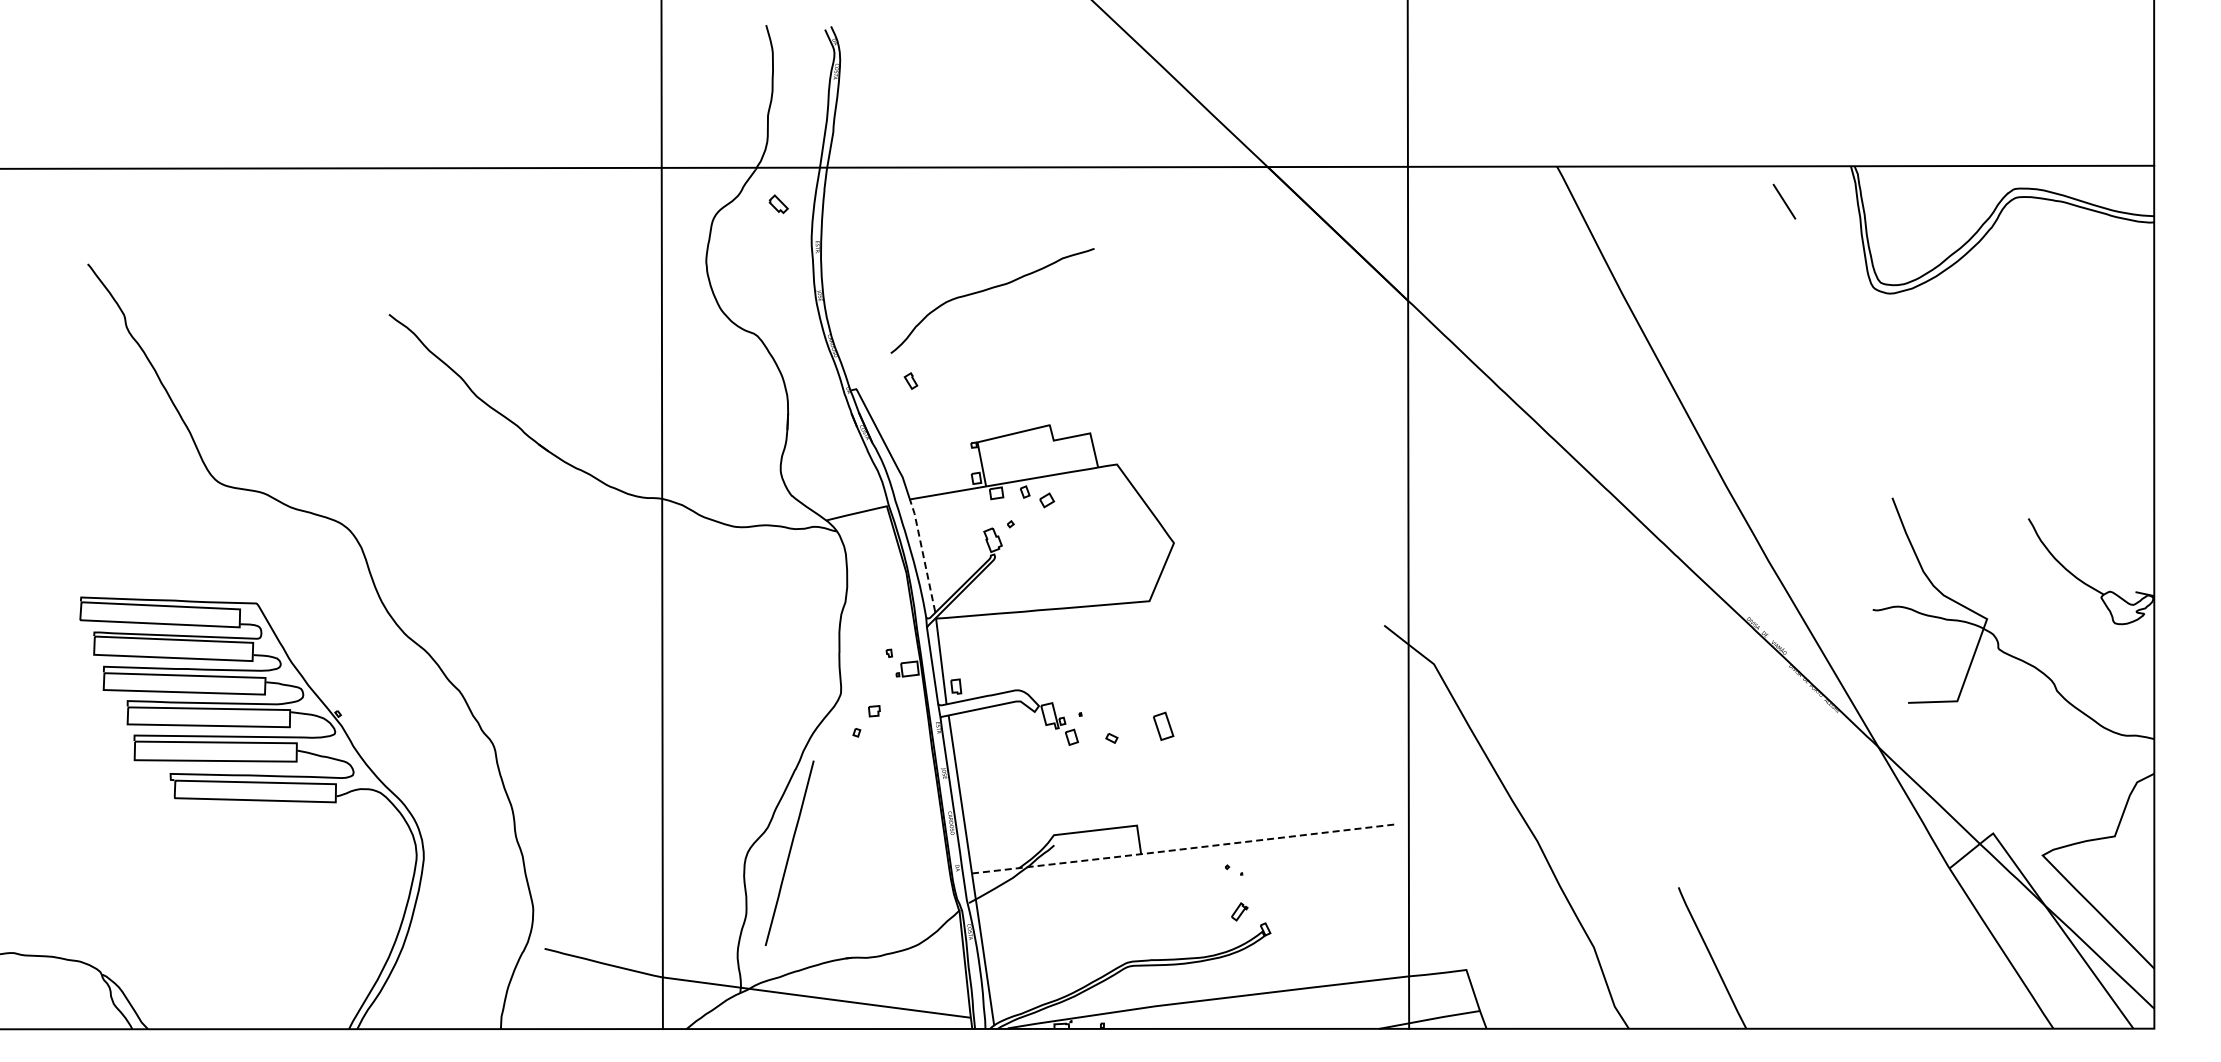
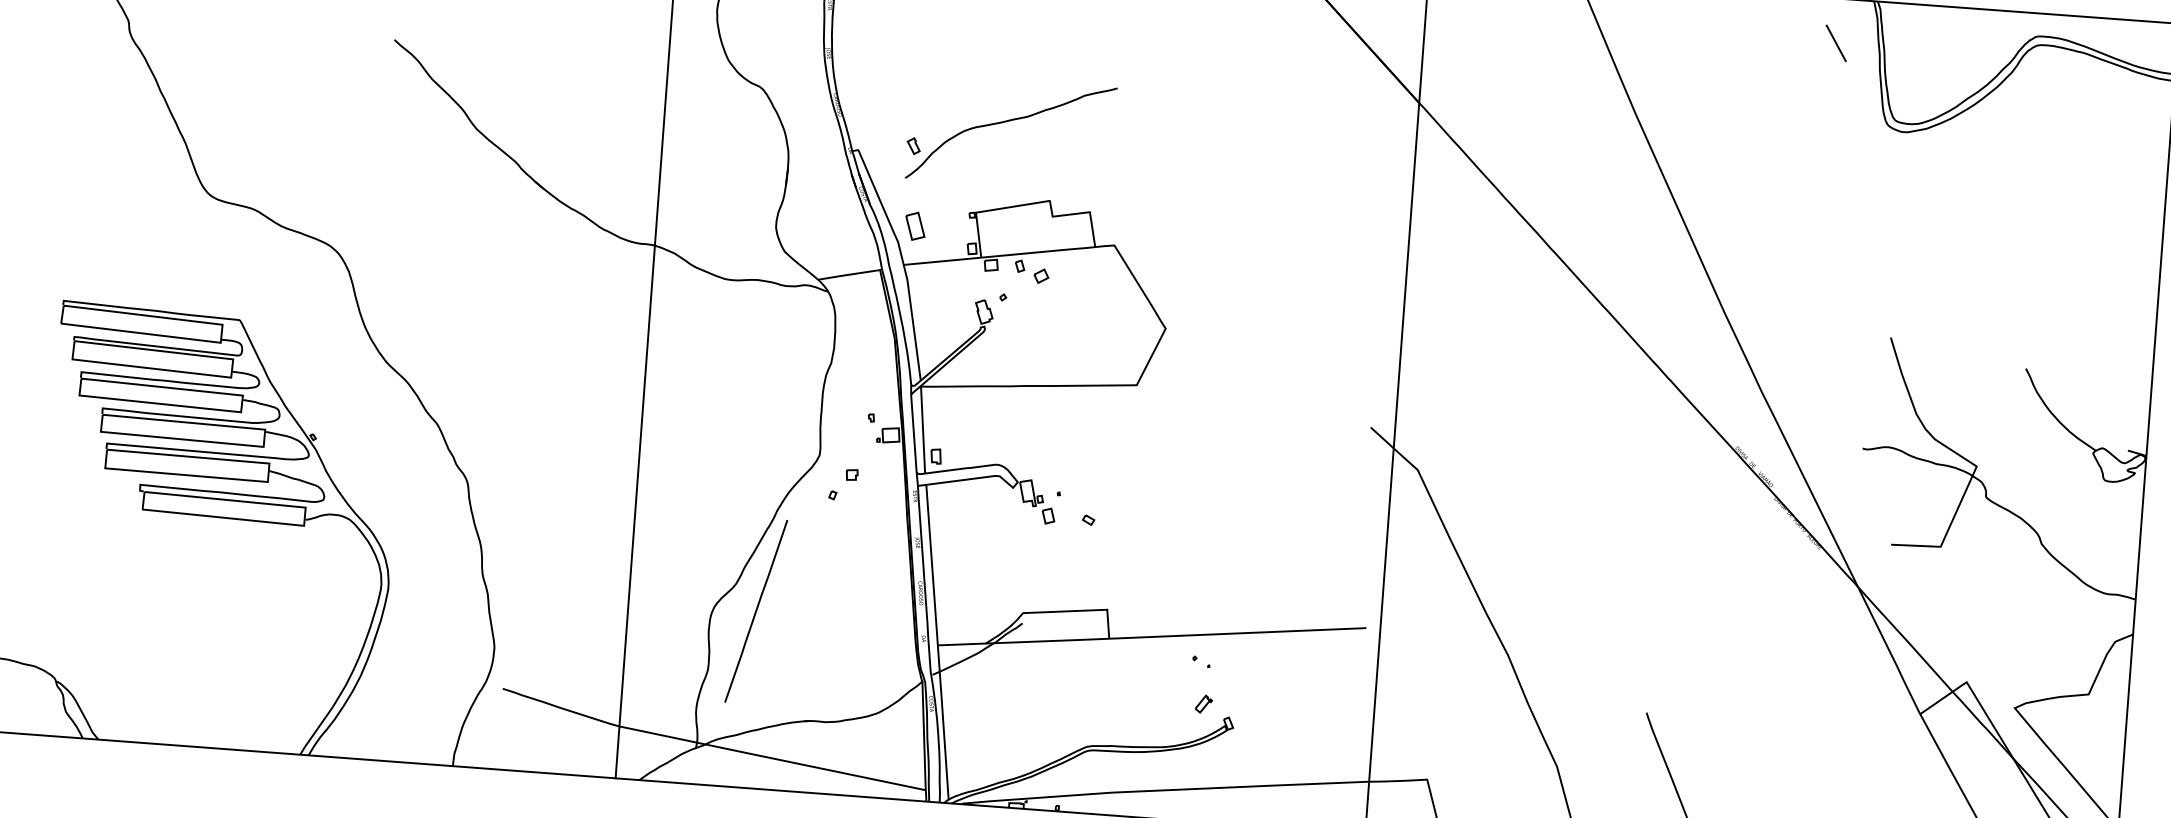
line: (1784, 201) -> (1836, 43), moved
part: (991, 289) -> (1011, 121), moved
line: (923, 554) -> (913, 321), dashed -> solid
part: (1163, 725) -> (915, 225), moved
line: (1182, 849) -> (1151, 637), dashed -> solid

